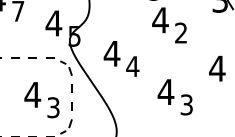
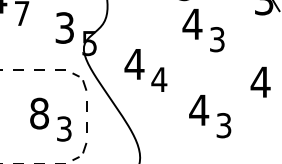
text: (53, 23) -> (64, 27), 4 -> 3
text: (181, 33) -> (217, 39), 2 -> 3
text: (32, 94) -> (39, 113), 4 -> 8

